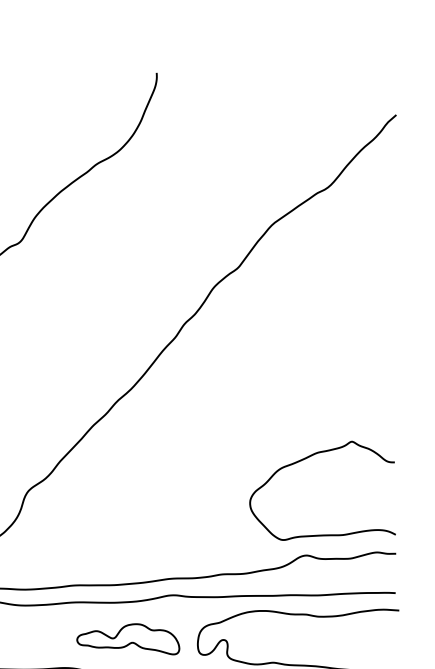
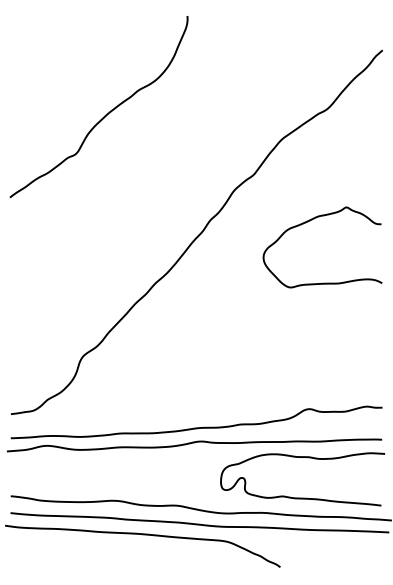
curve: (307, 459) -> (310, 221), moved
part: (127, 639) -> (163, 477), removed

